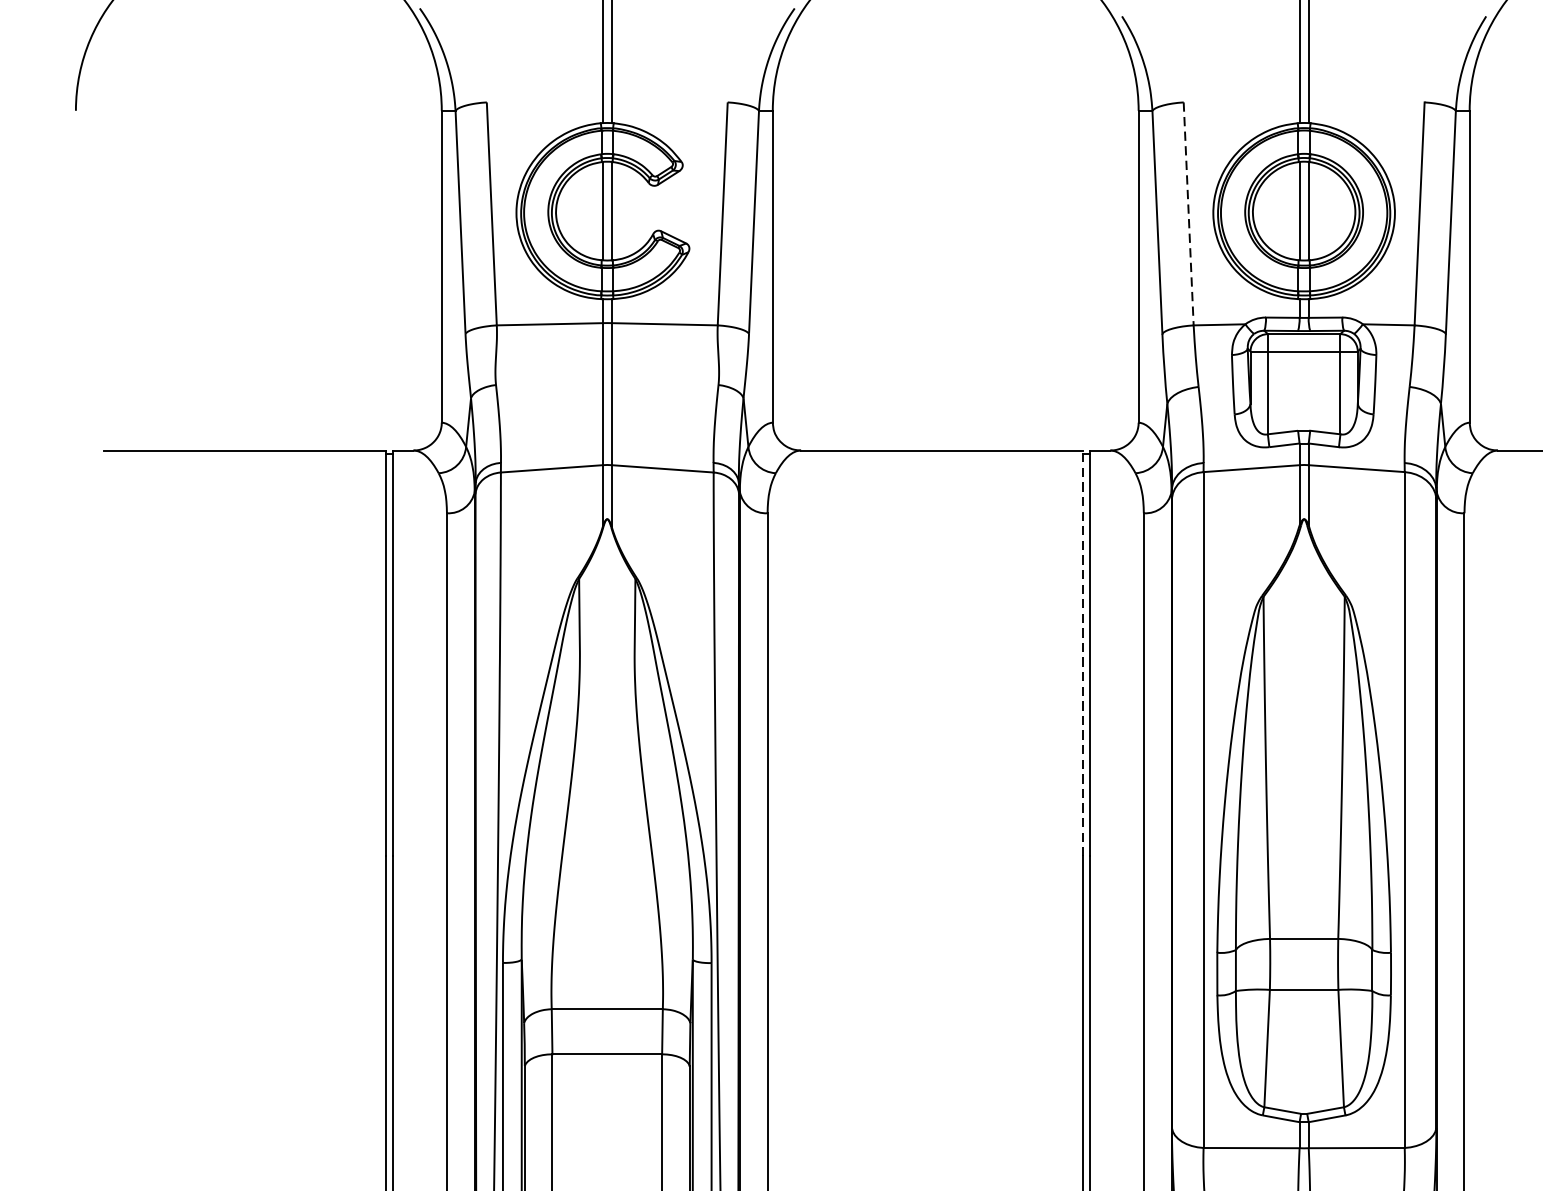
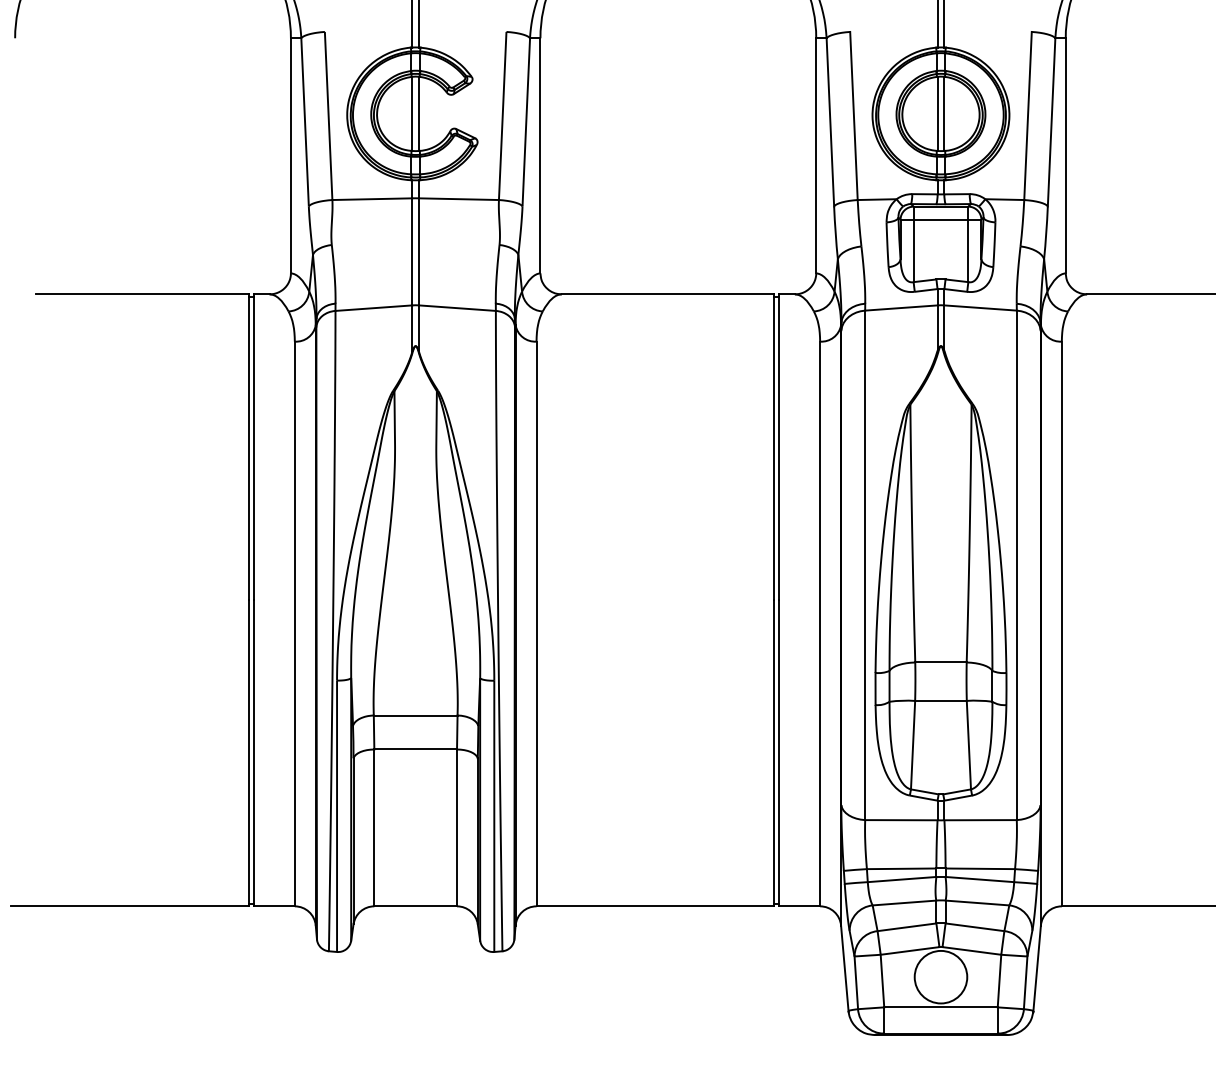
line: (1188, 214) -> (853, 116), dashed -> solid
line: (1083, 653) -> (774, 447), dashed -> solid

